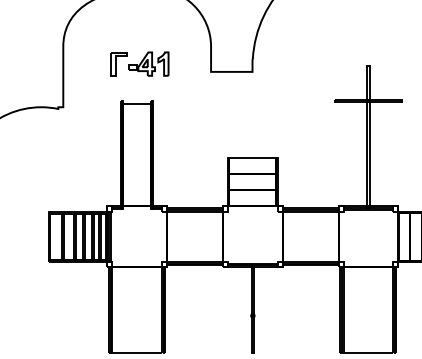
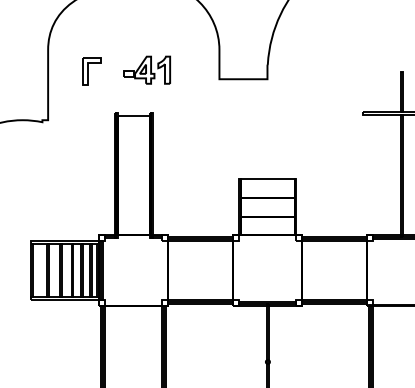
part: (118, 64) -> (91, 71), moved

